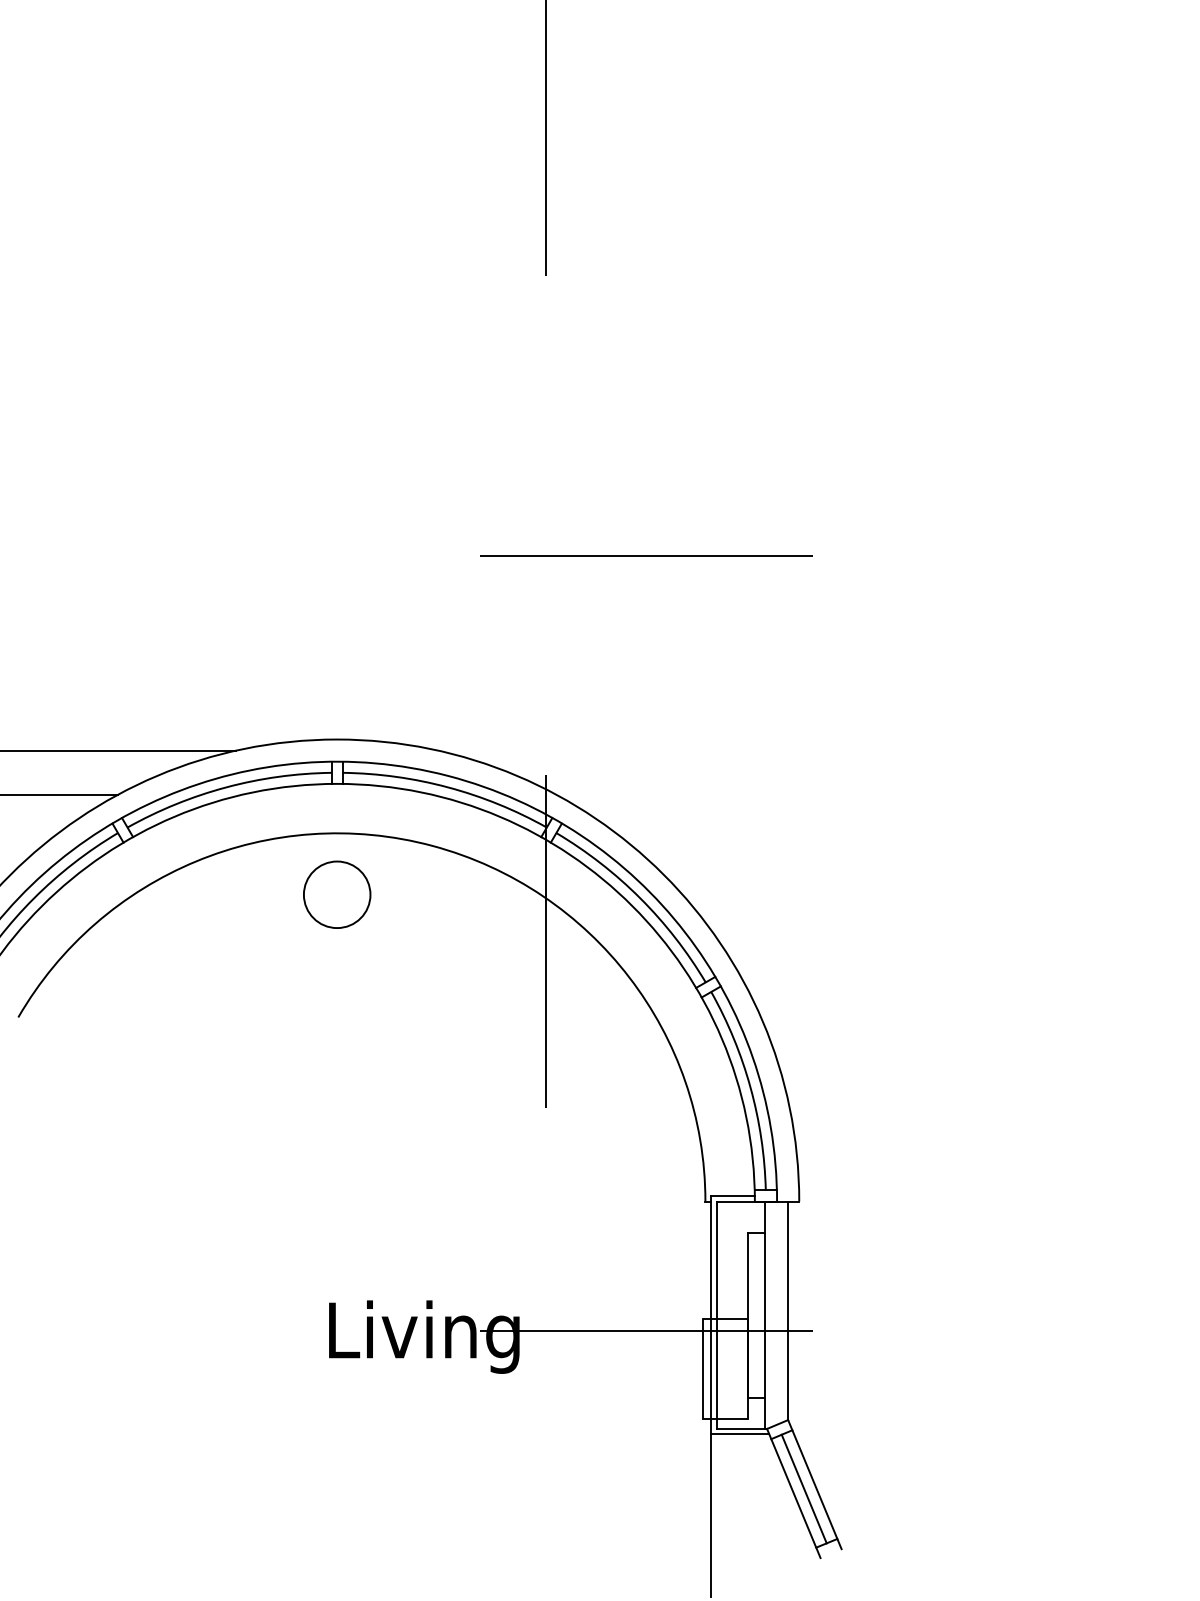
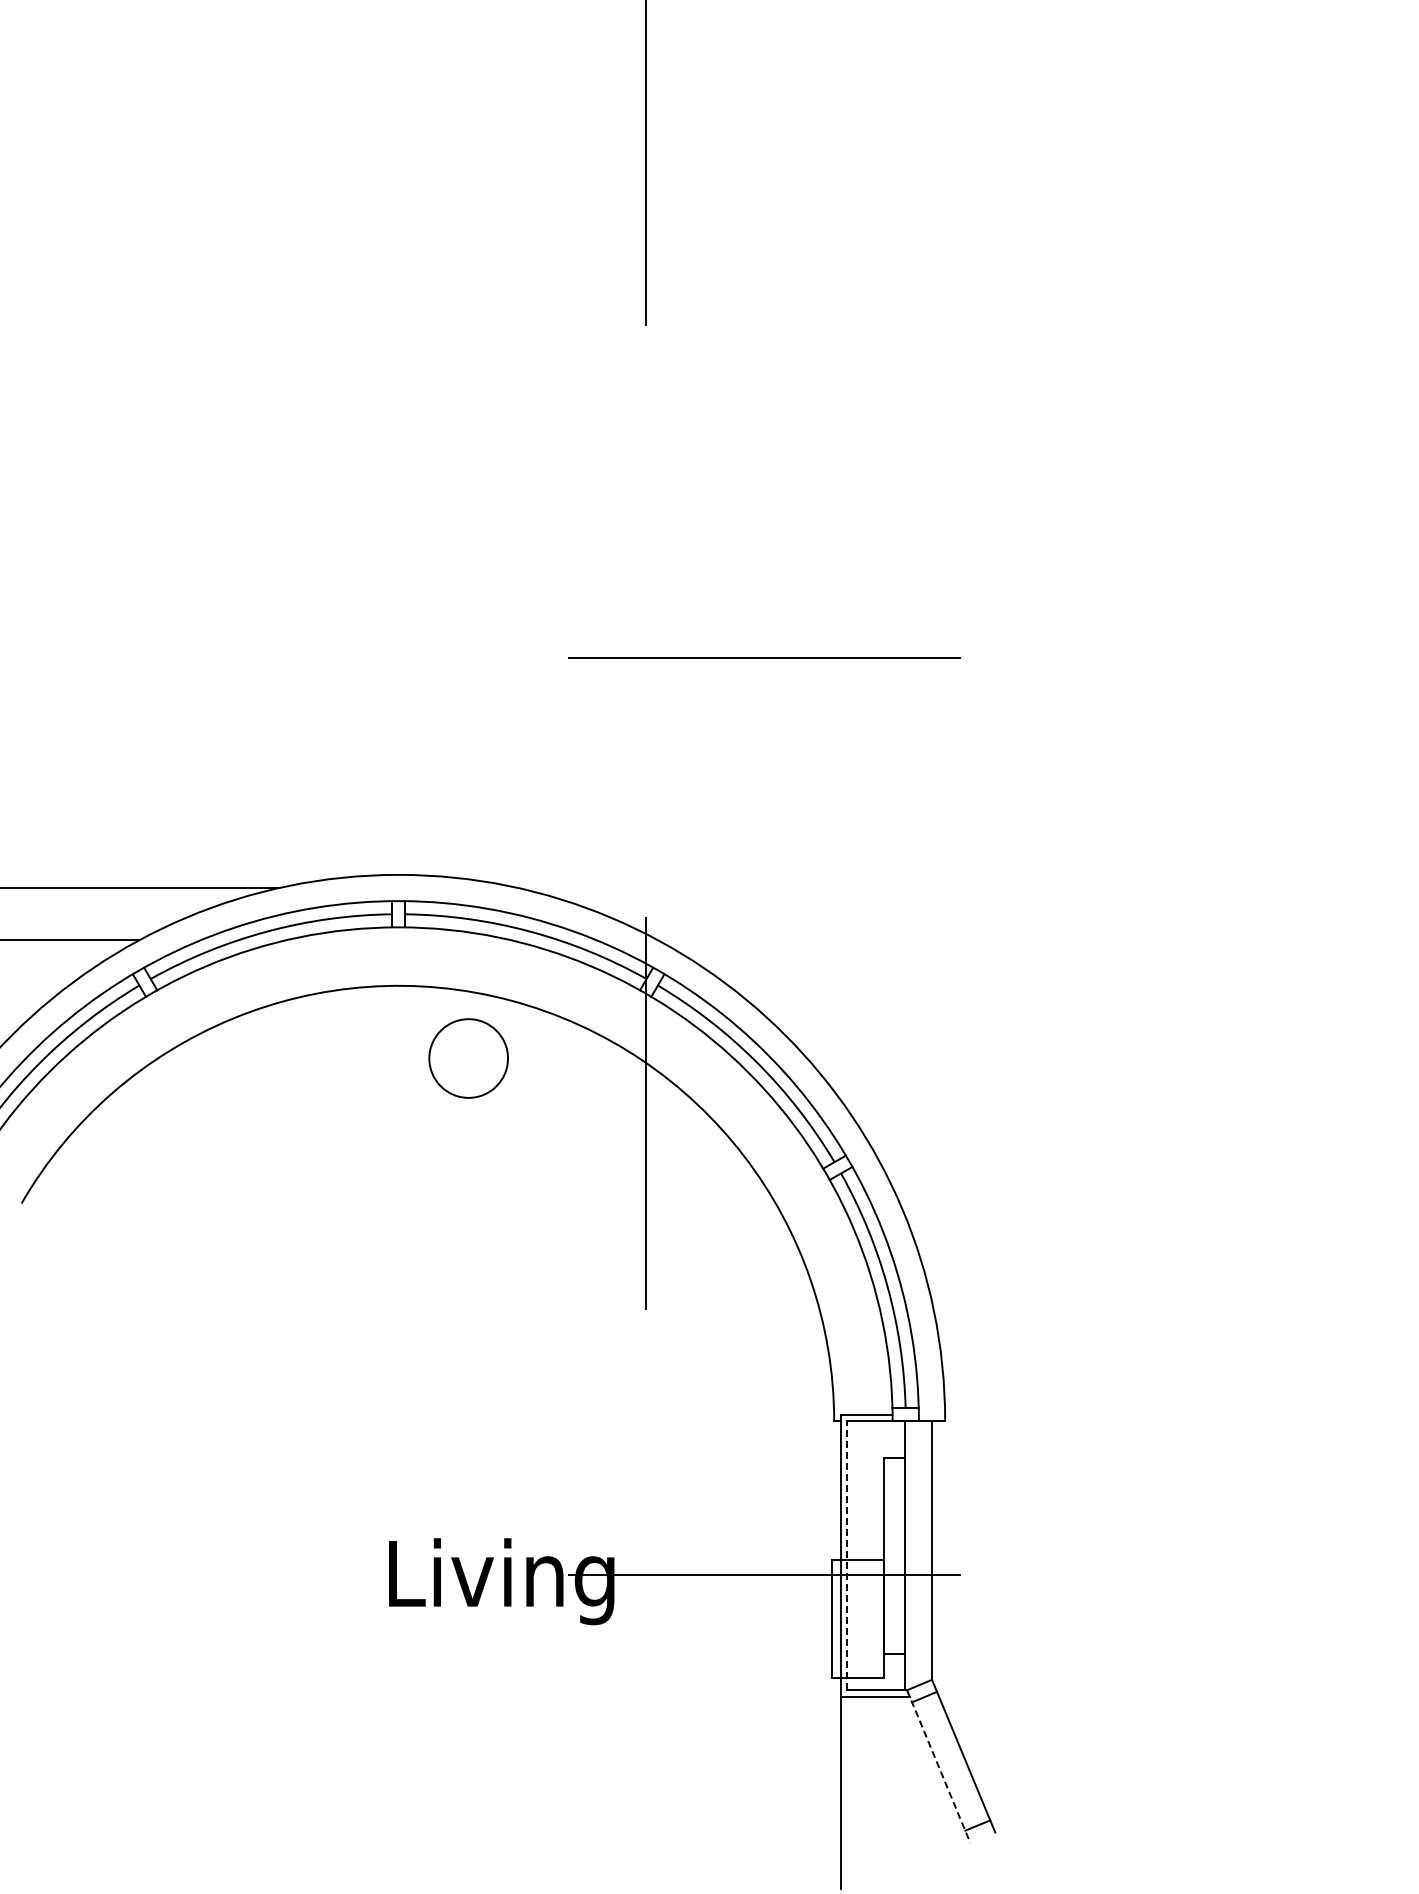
circle: (337, 894) -> (468, 1058), moved
line: (716, 1314) -> (847, 1555), solid -> dashed
line: (803, 1489) -> (950, 1761), removed
line: (793, 1493) -> (938, 1766), solid -> dashed

